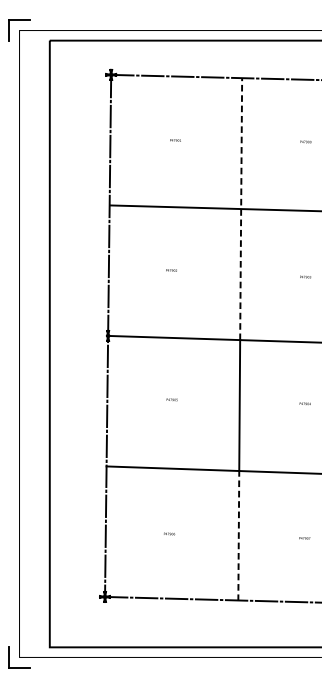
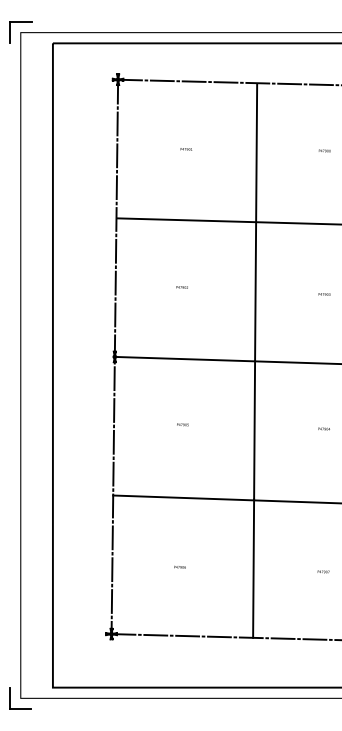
line: (241, 209) -> (256, 222), dashed -> solid
line: (238, 536) -> (253, 569), dashed -> solid

